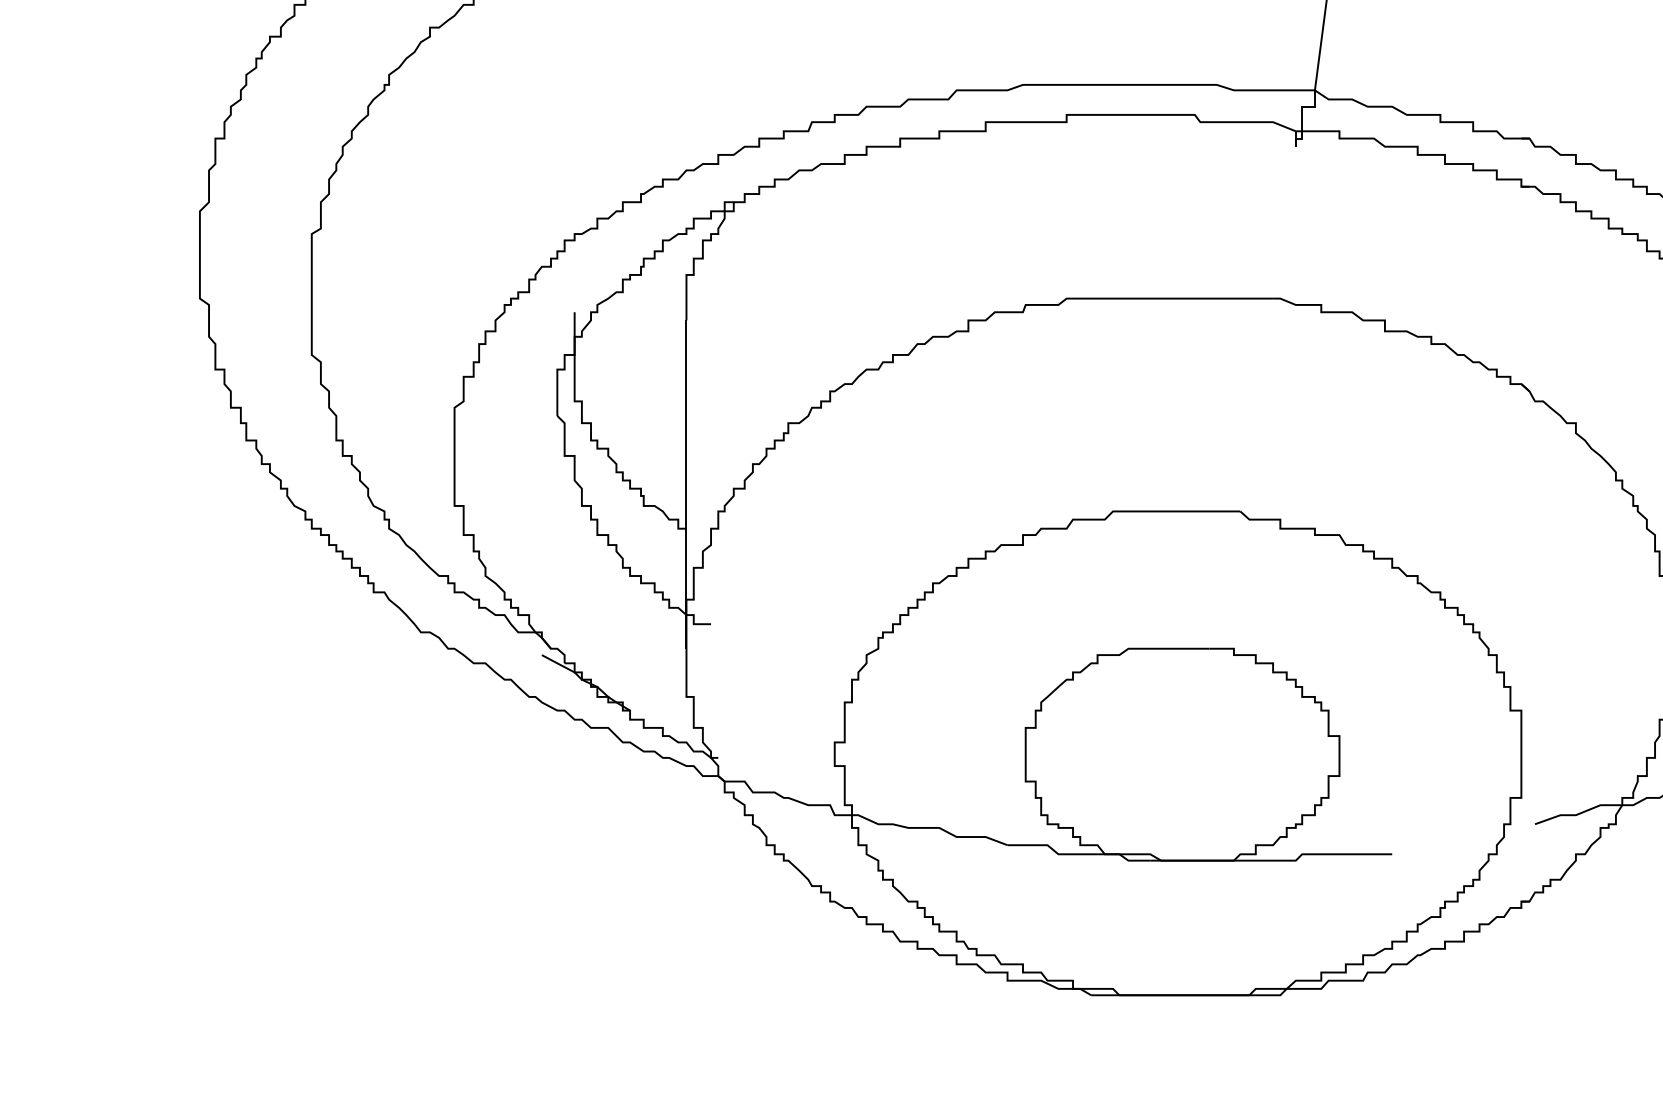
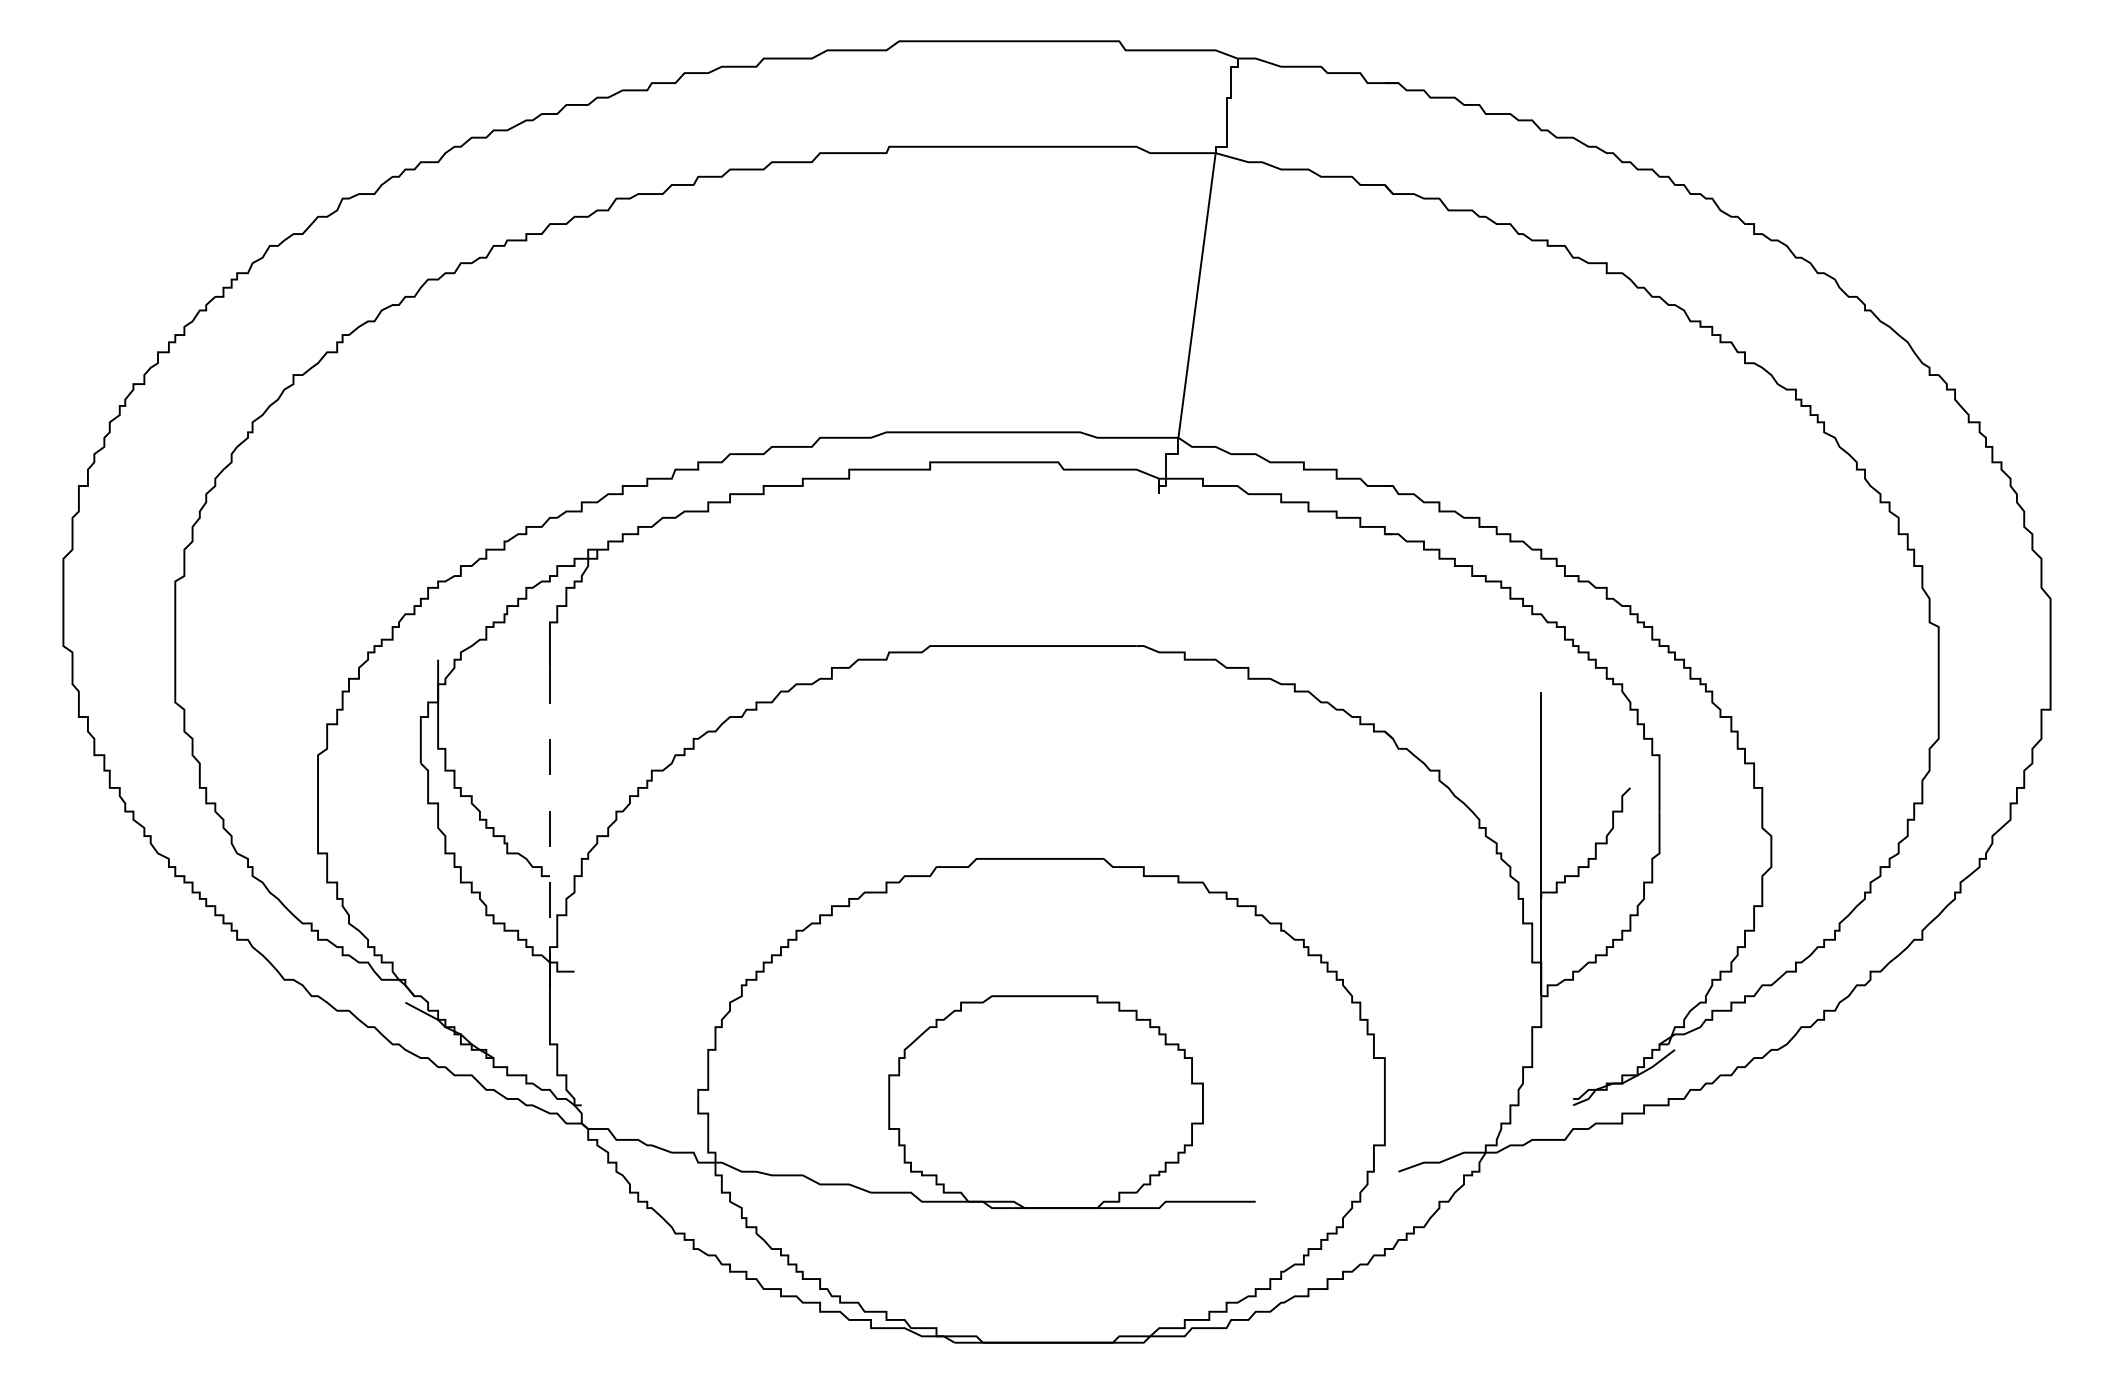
line: (686, 485) -> (549, 832), solid -> dashed

